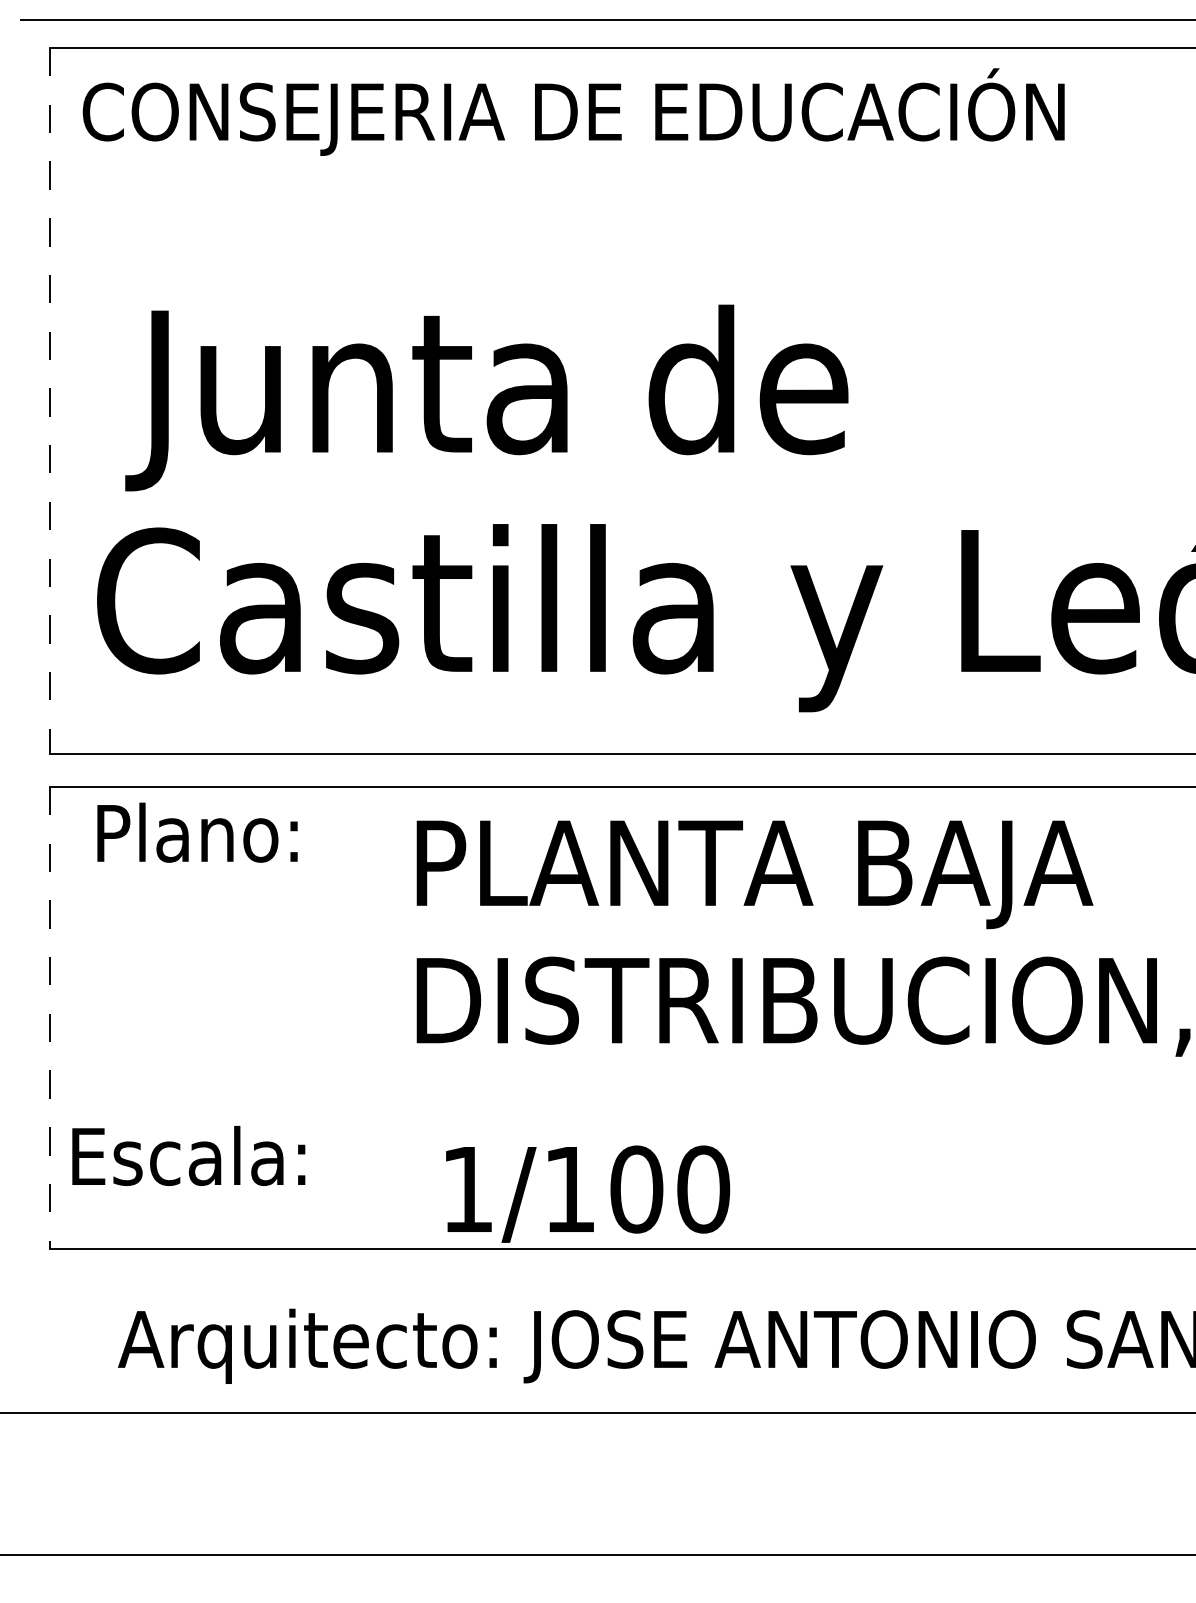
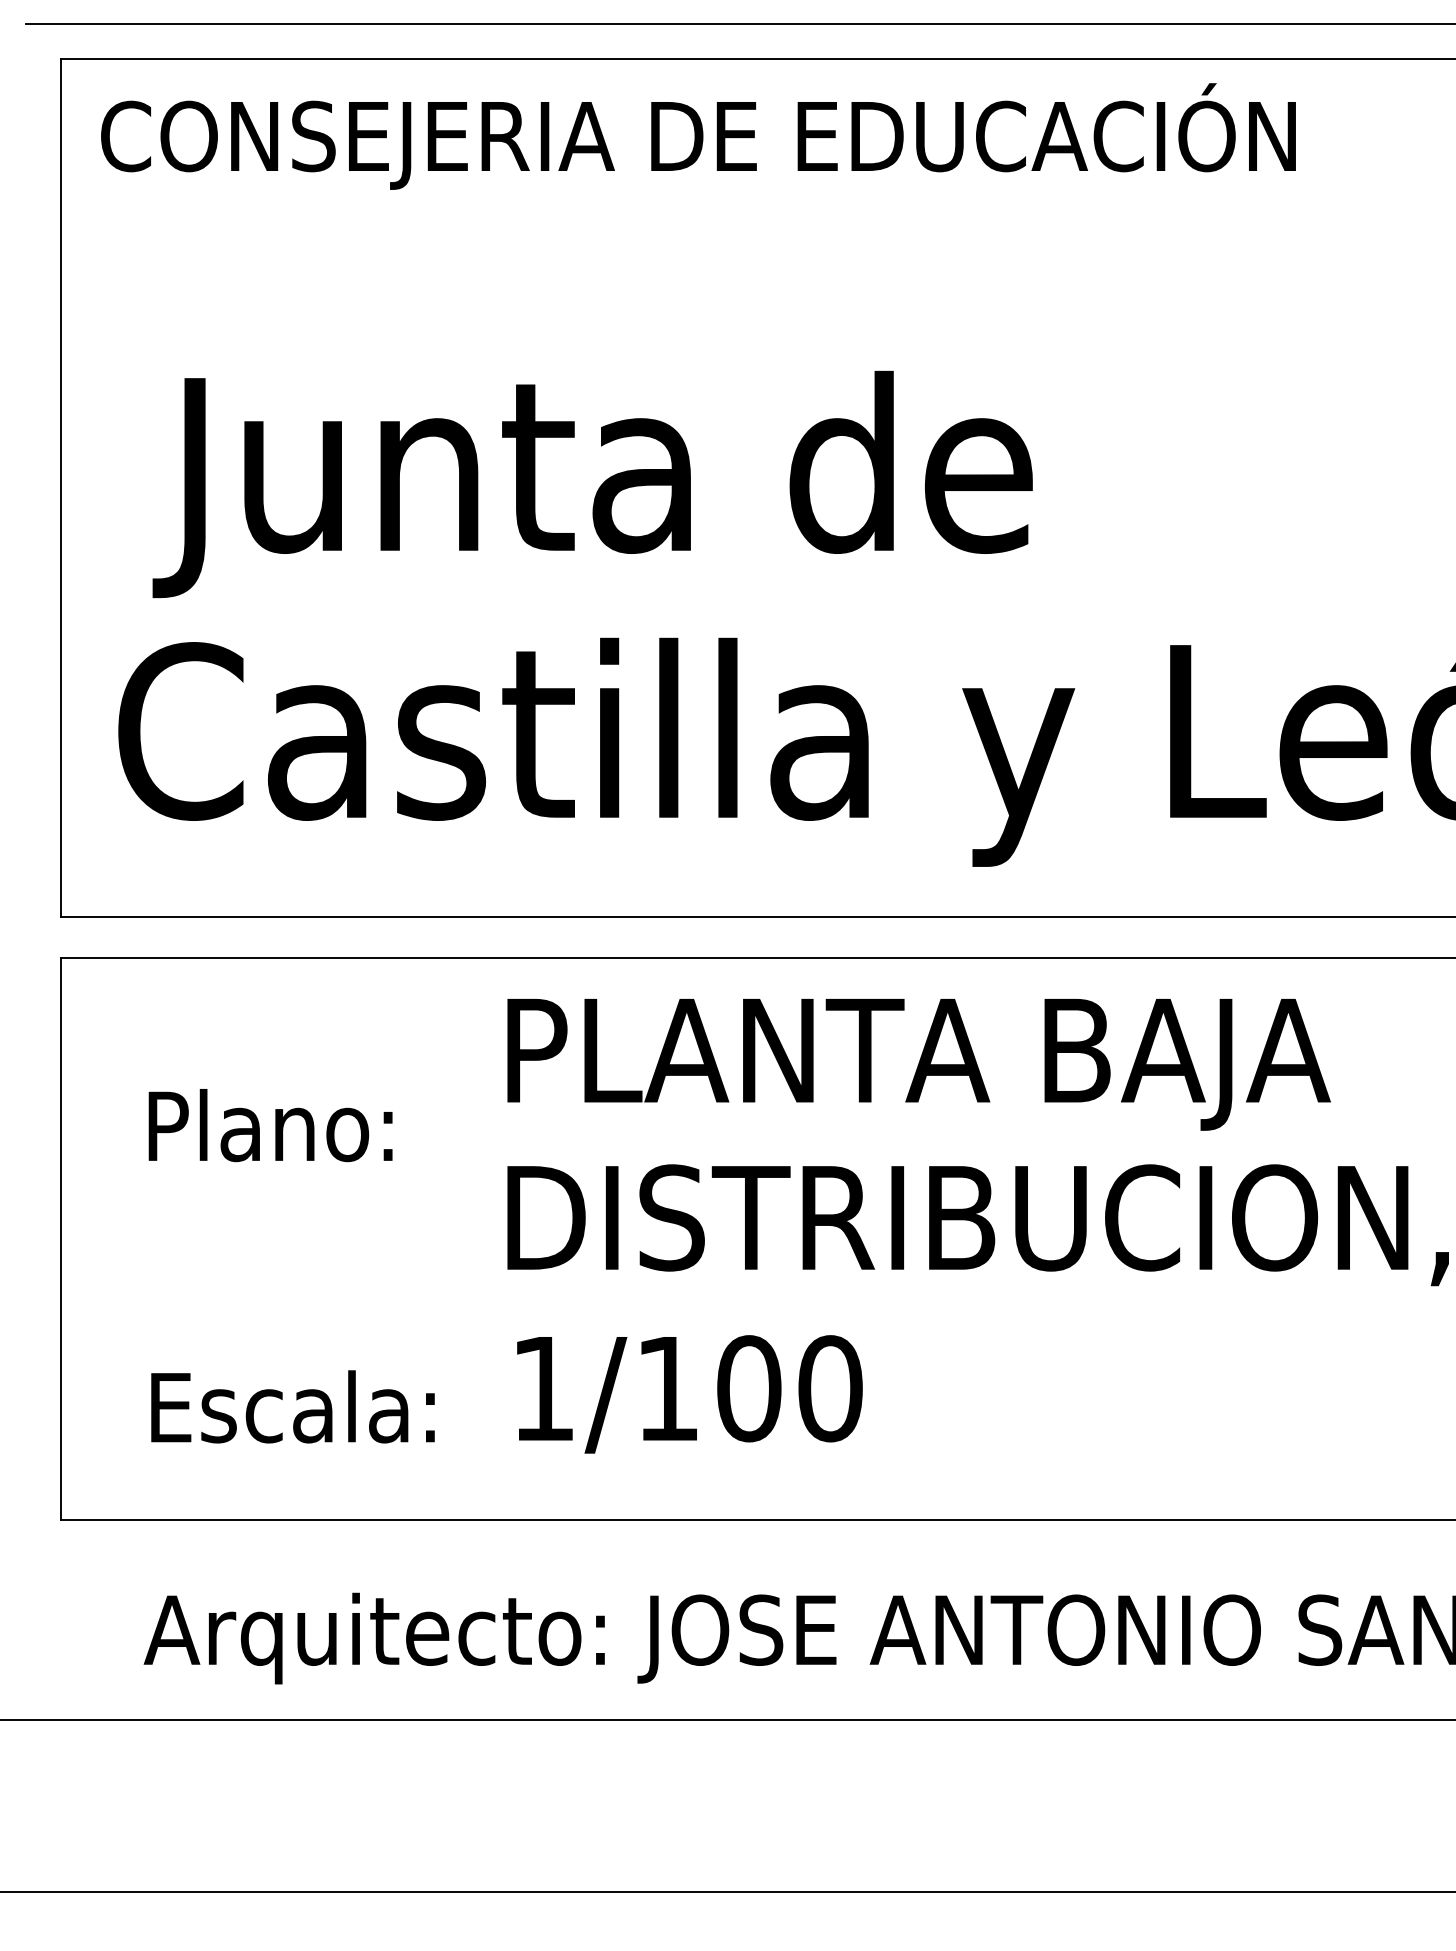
line: (49, 401) -> (60, 488), dashed -> solid
text: (197, 832) -> (270, 1125), moved
line: (49, 1018) -> (60, 1239), dashed -> solid
text: (188, 1155) -> (292, 1406), moved
text: (587, 1194) -> (689, 1394), moved

